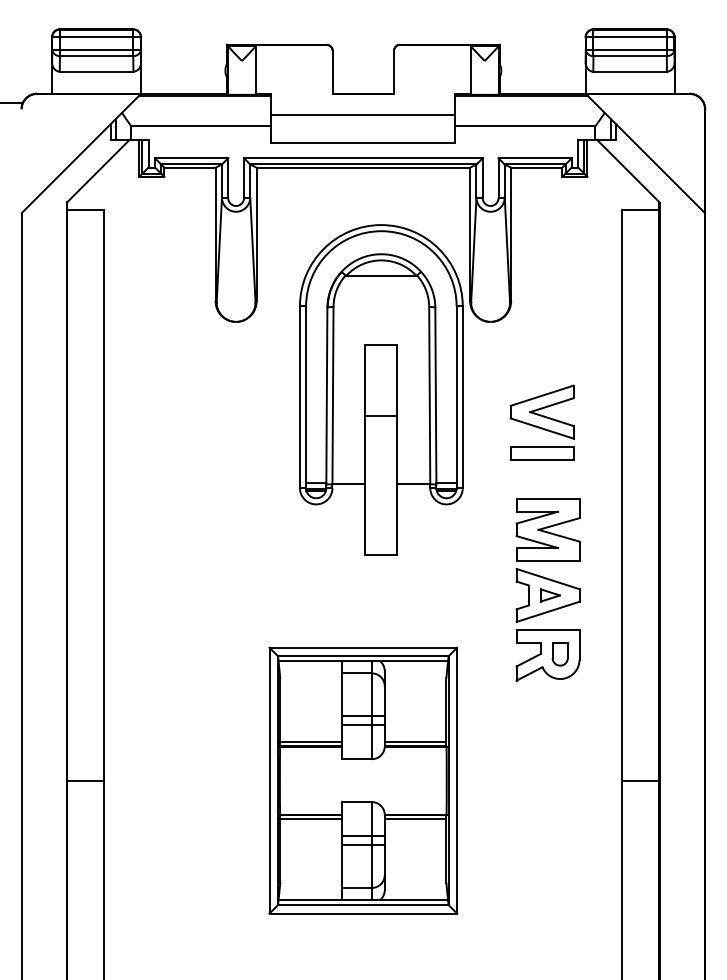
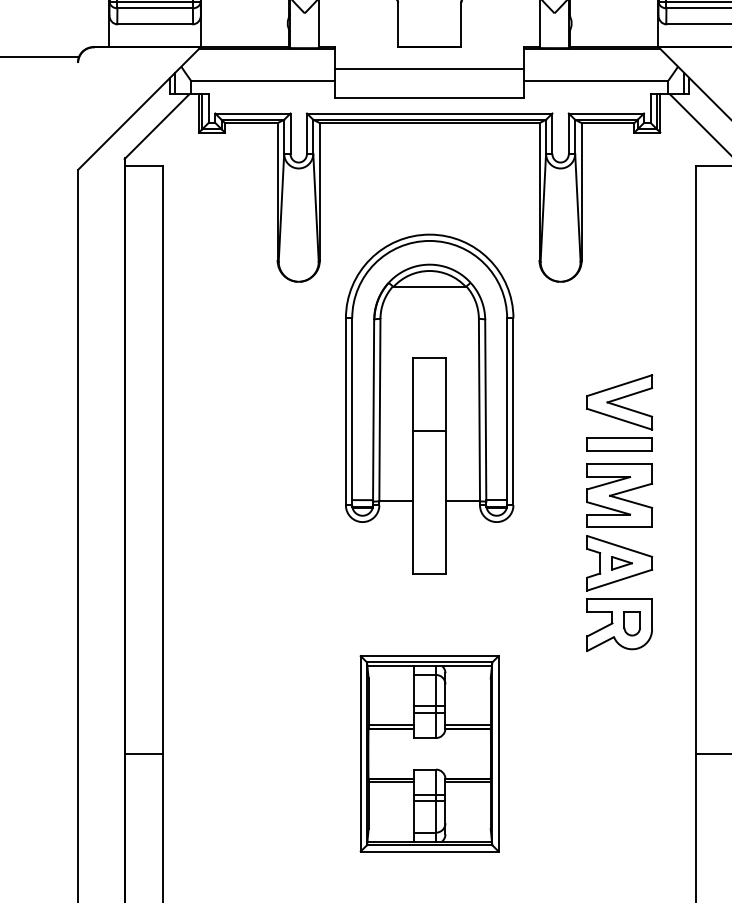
part: (381, 389) -> (429, 403), moved
part: (541, 422) -> (619, 413), moved
part: (363, 780) -> (429, 753), size x0.71

